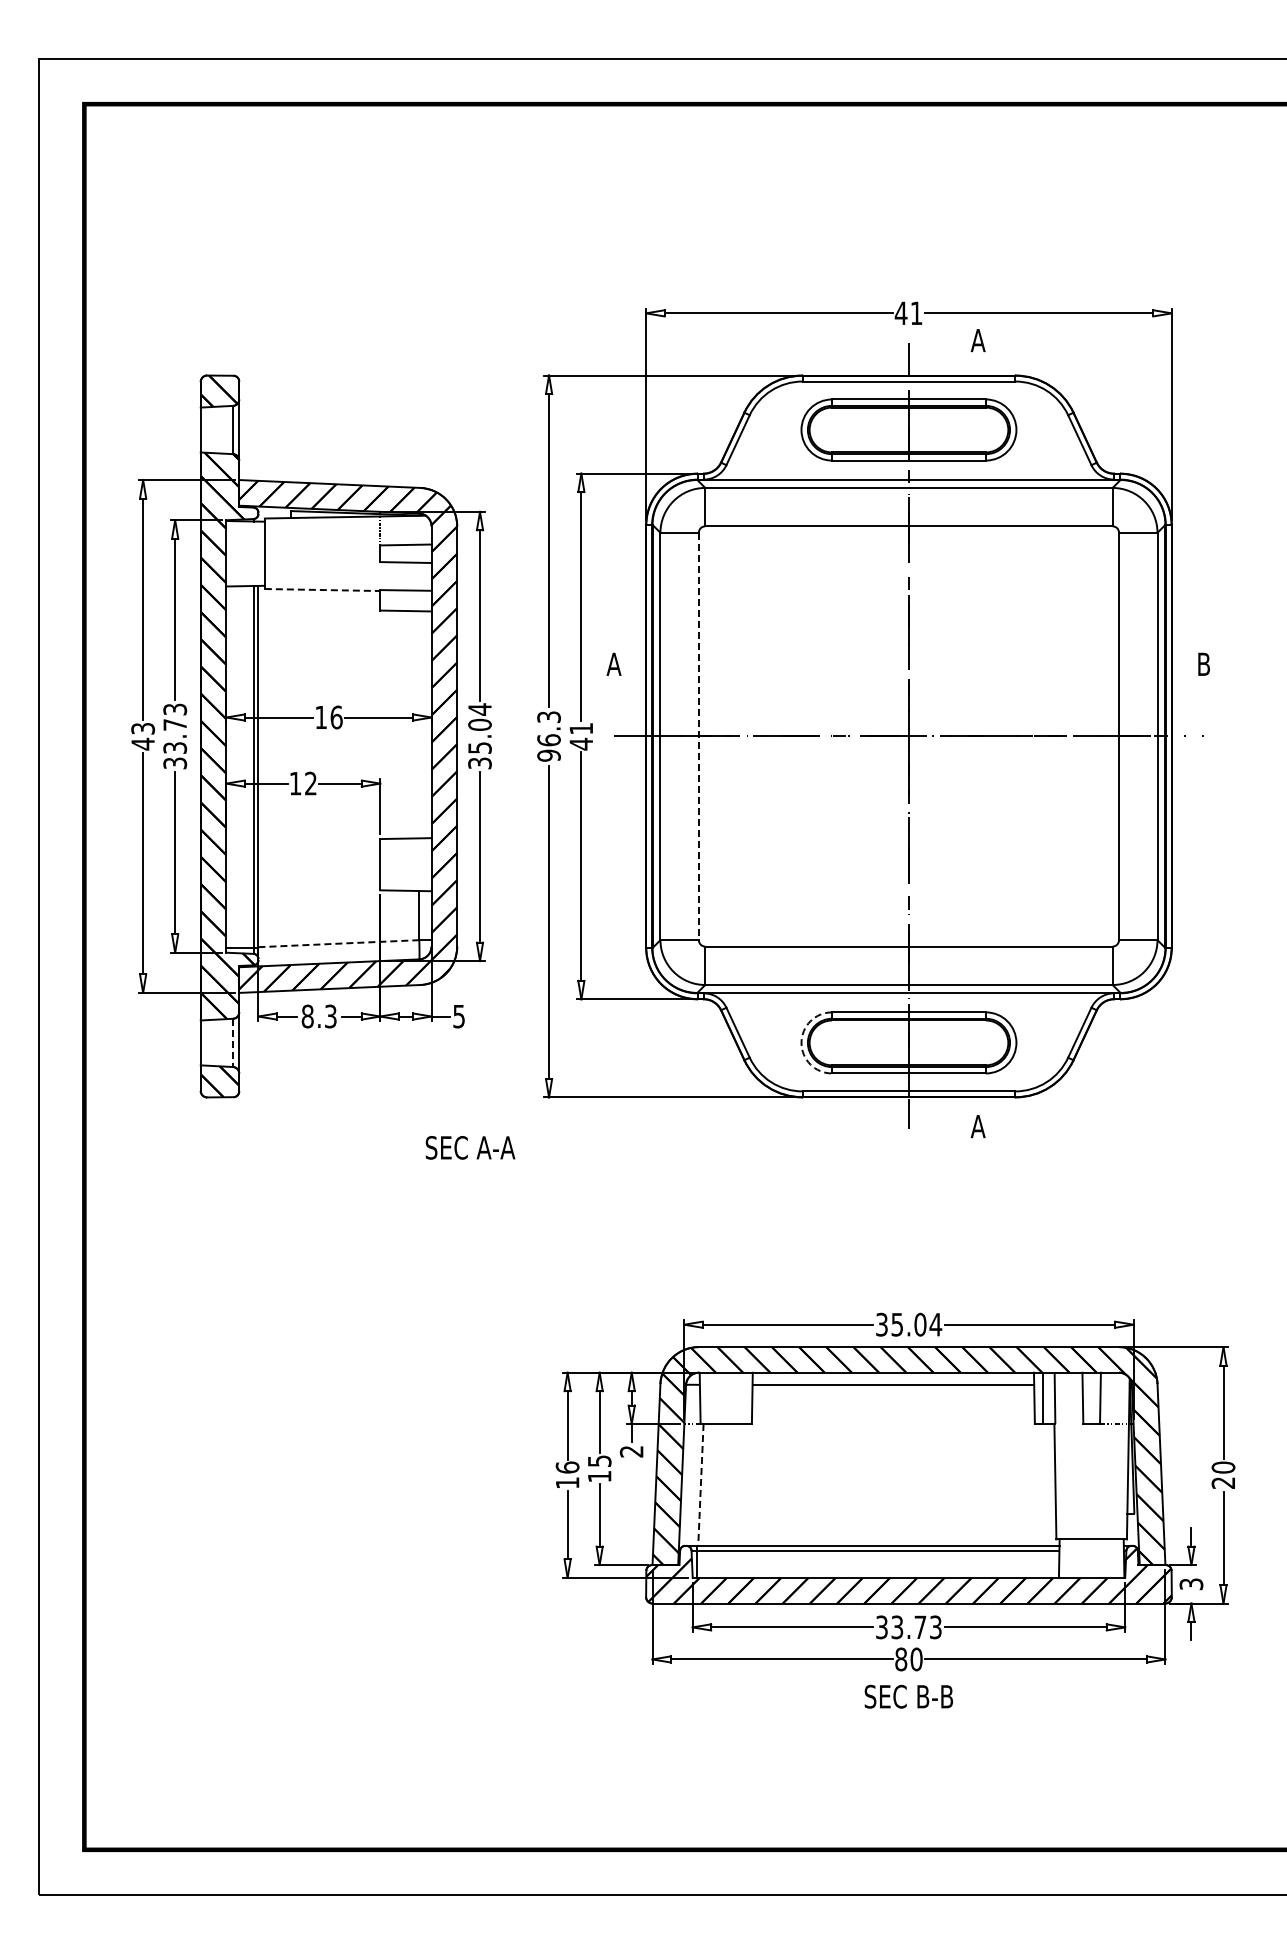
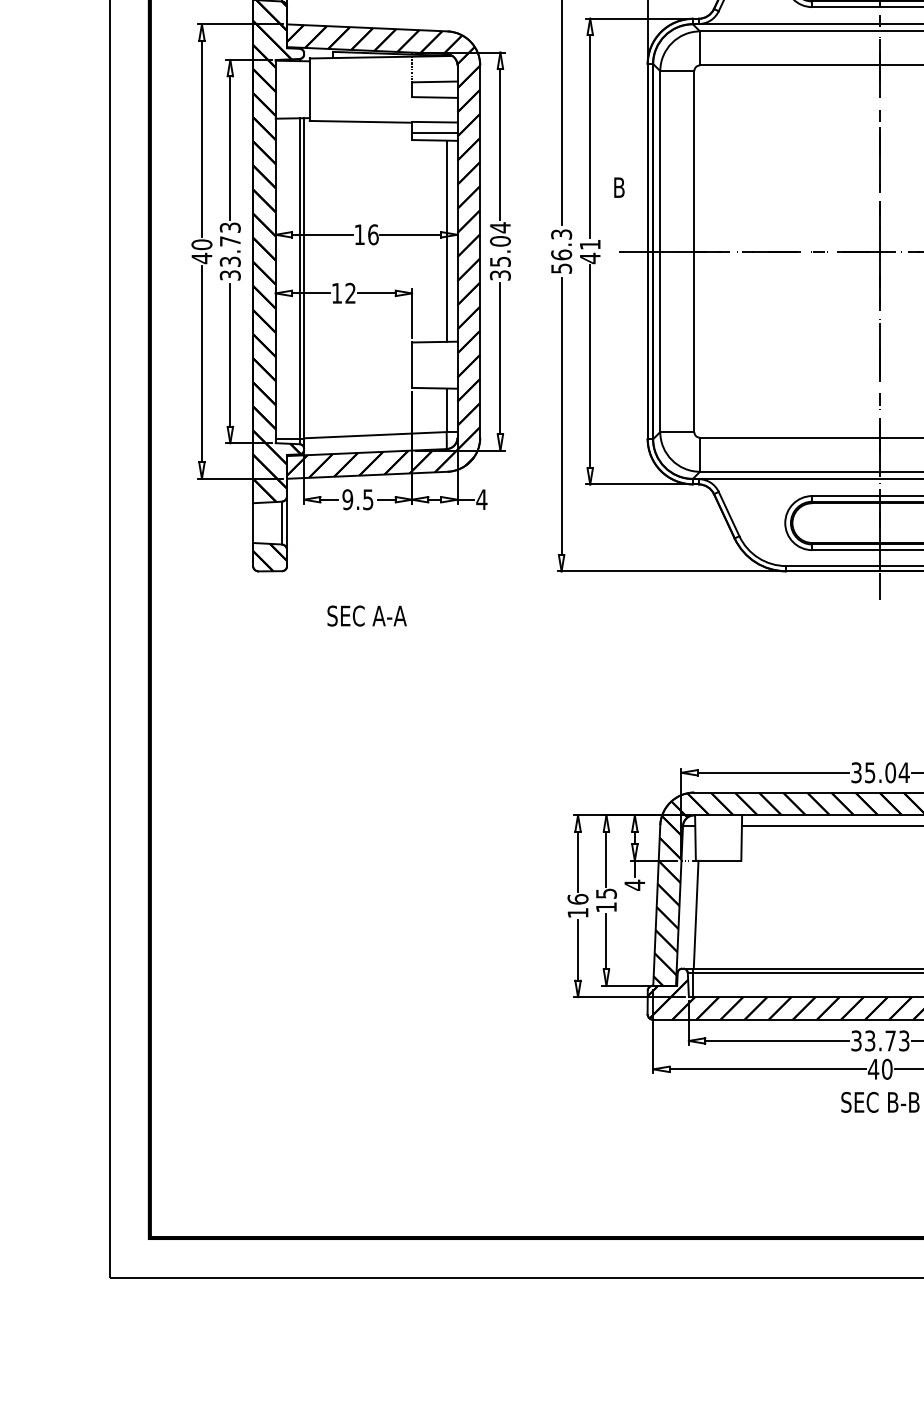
line: (322, 590) -> (360, 122), dashed -> solid
line: (405, 602) -> (434, 132), added
text: (613, 663) -> (618, 186), A -> B
line: (419, 724) -> (446, 240), added
text: (142, 728) -> (201, 244), 43 -> 40
line: (698, 736) -> (694, 251), dashed -> solid
text: (548, 755) -> (561, 268), 96.3 -> 56.3
line: (338, 943) -> (375, 435), dashed -> solid
text: (318, 1016) -> (357, 499), 8.3 -> 9.5
text: (458, 1016) -> (481, 499), 5 -> 4
arc: (801, 1042) -> (785, 522), dashed -> solid
line: (233, 1043) -> (282, 523), dashed -> solid
text: (470, 1147) -> (367, 615), moved
text: (631, 1451) -> (634, 885), 2 -> 4
line: (700, 1484) -> (695, 914), dashed -> solid
text: (900, 1659) -> (872, 1069), 80 -> 40

